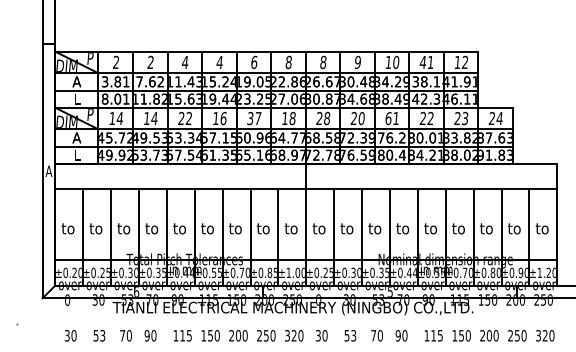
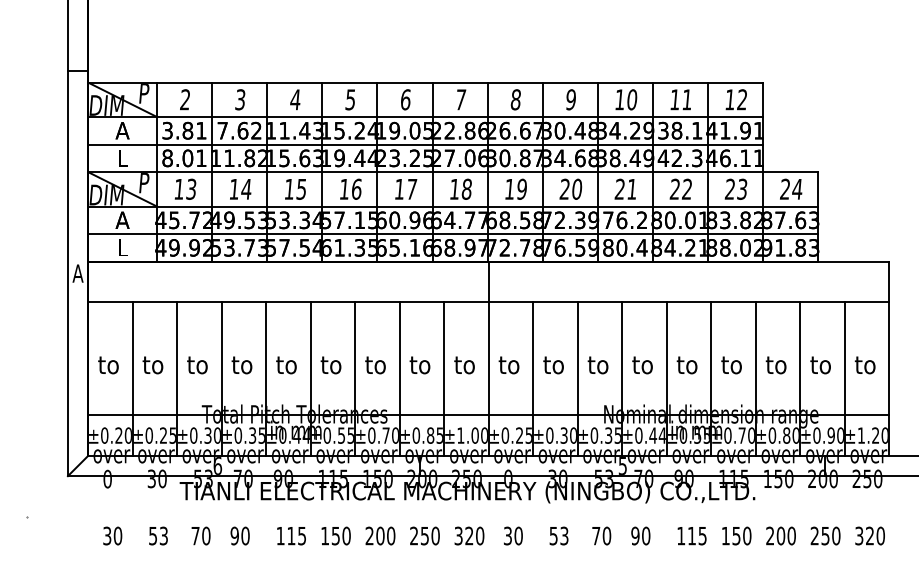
text: (150, 62) -> (240, 99), 2 -> 3
text: (219, 62) -> (350, 99), 4 -> 5
text: (288, 62) -> (460, 99), 8 -> 7
text: (422, 62) -> (674, 99), 41 -> 11
text: (119, 118) -> (190, 189), 14 -> 13
text: (184, 118) -> (294, 189), 22 -> 15
text: (250, 118) -> (399, 189), 37 -> 17
text: (323, 118) -> (516, 189), 28 -> 19
text: (388, 118) -> (619, 189), 61 -> 21

